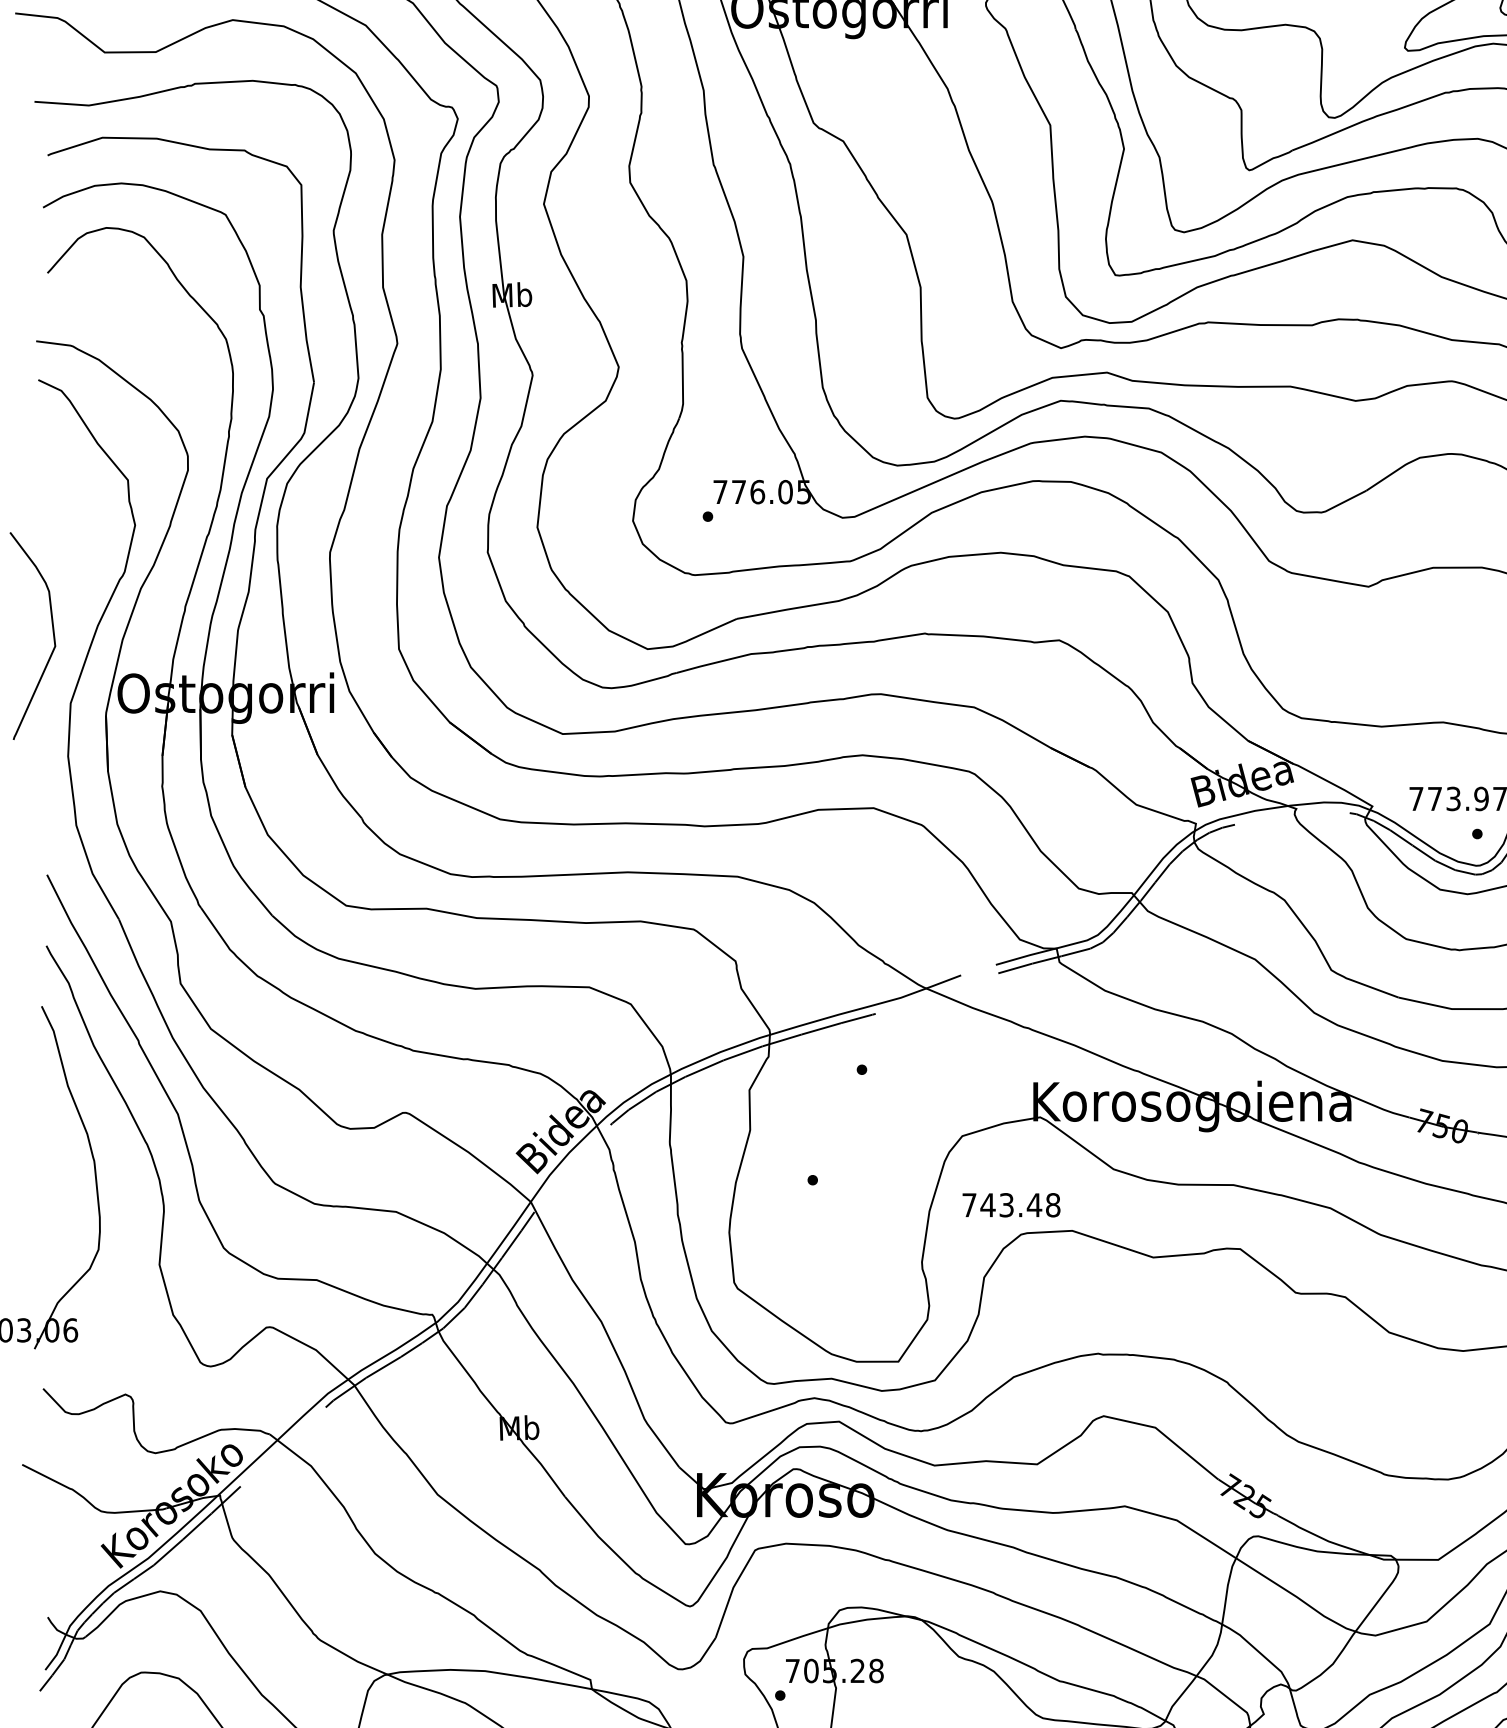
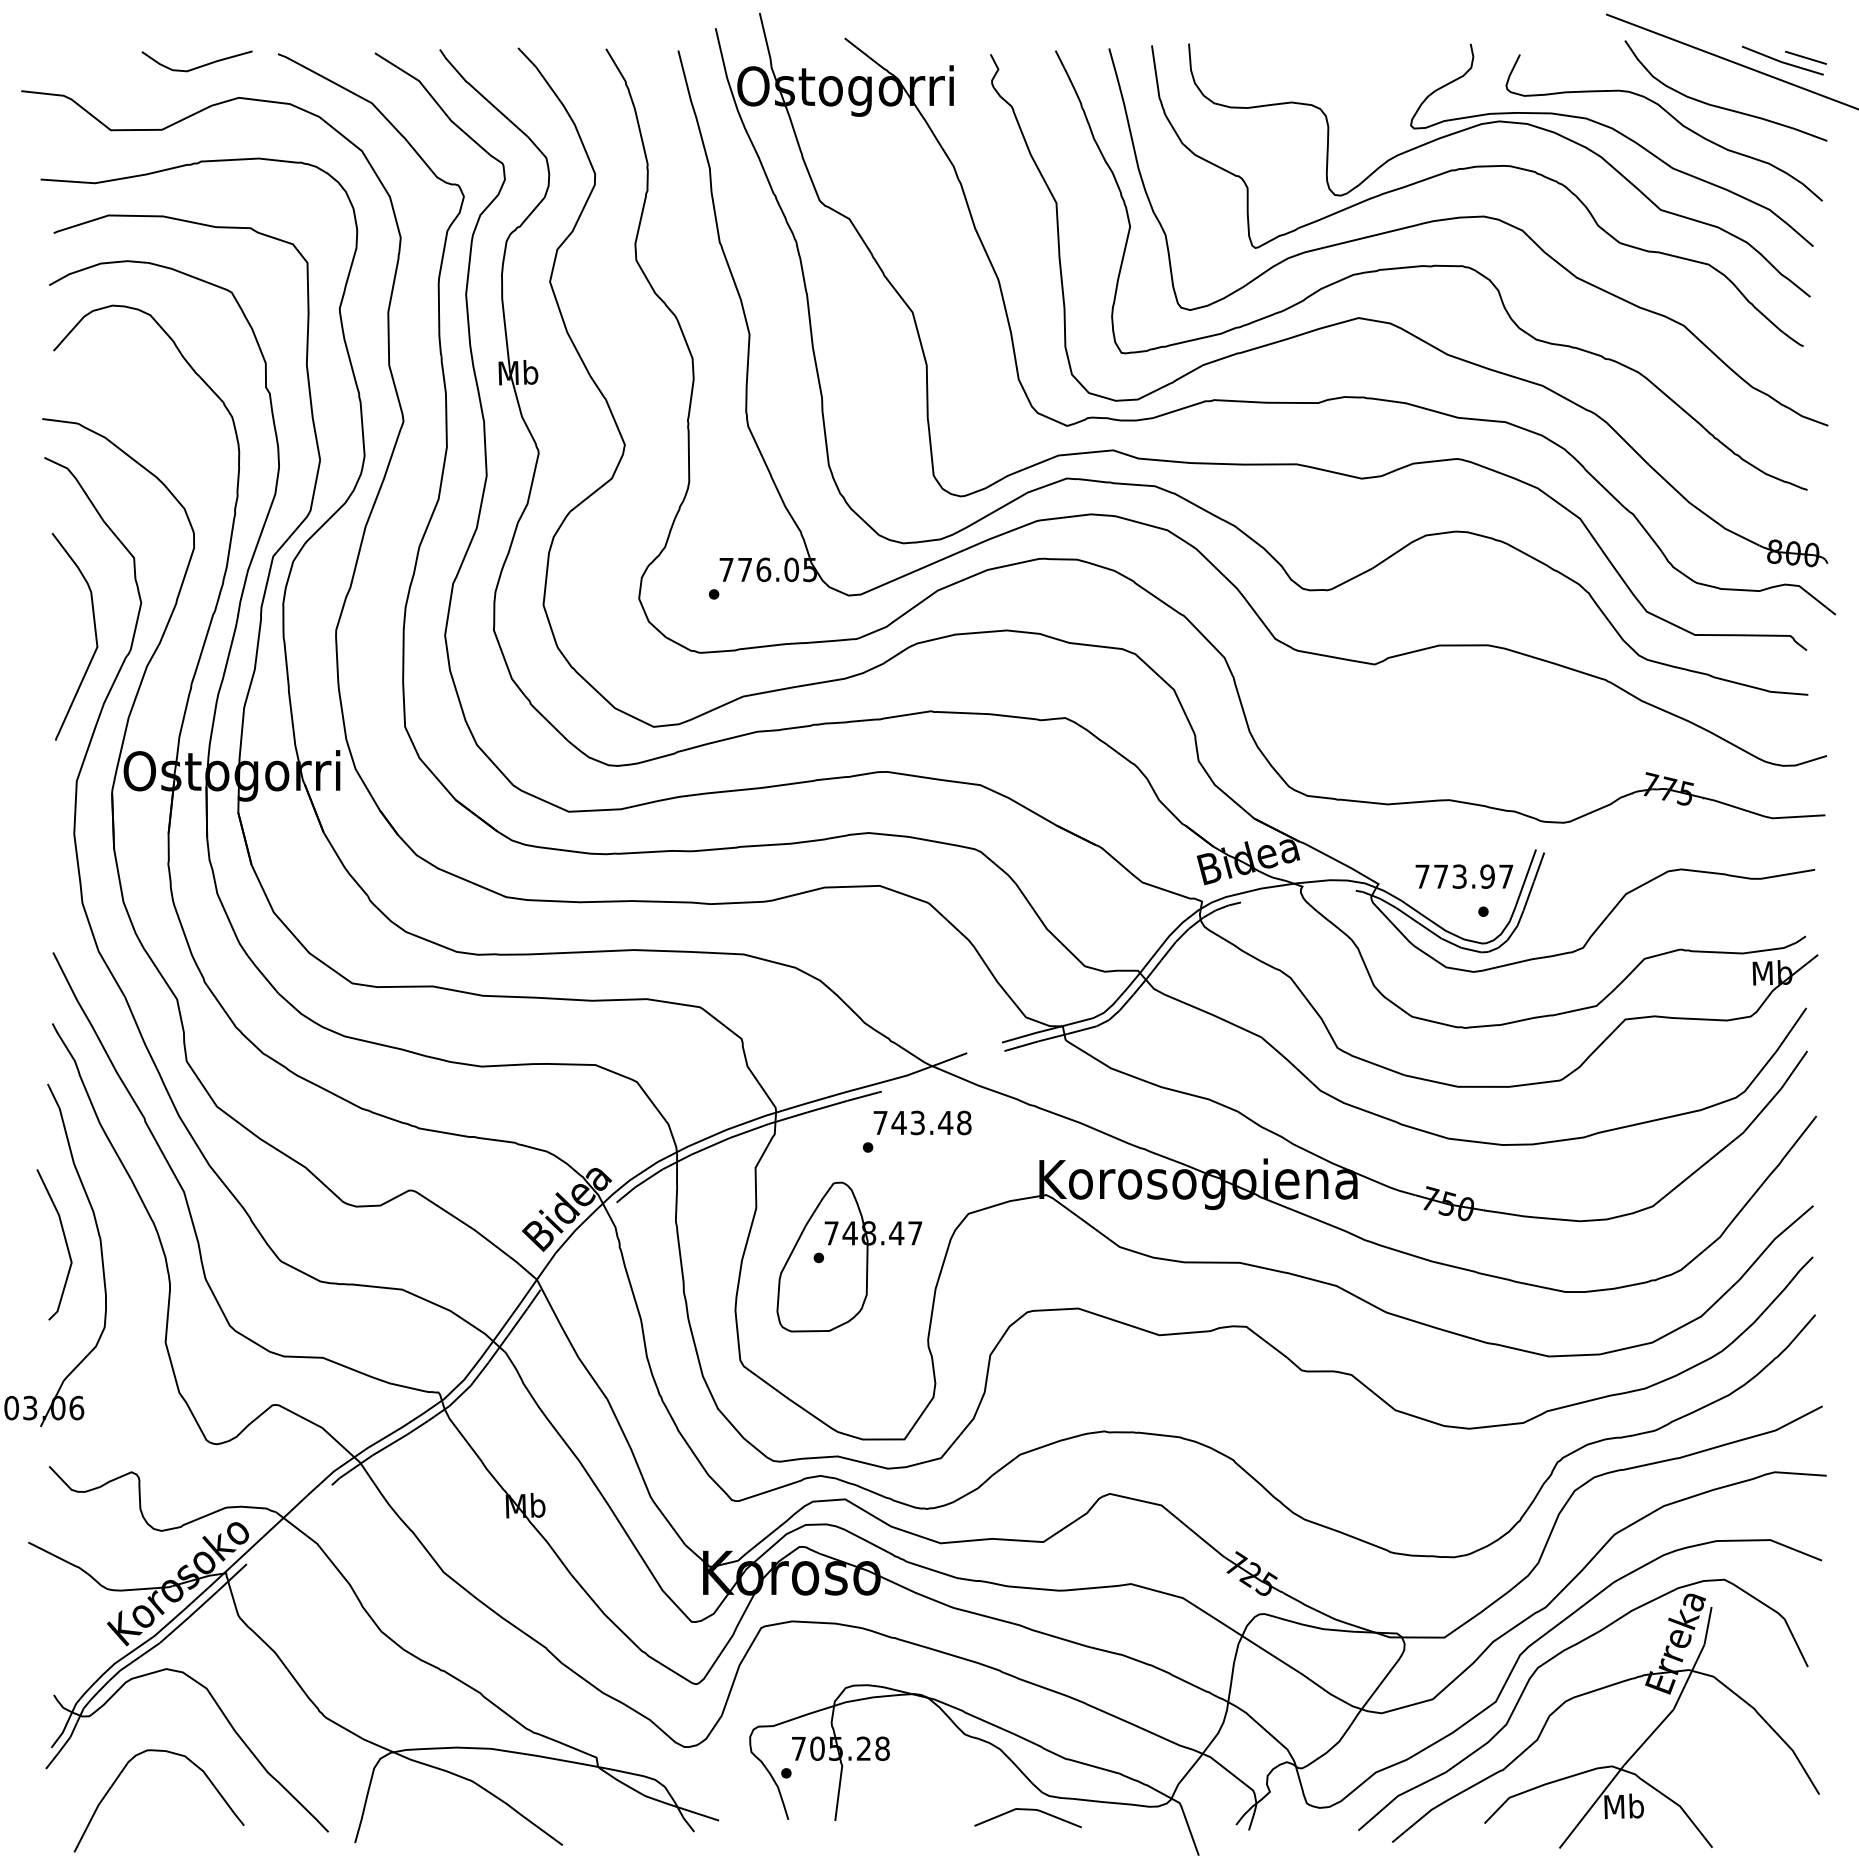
curve: (52, 631) -> (94, 632), moved
line: (58, 1162) -> (64, 1240), added
part: (843, 1178) -> (849, 1256), added
text: (1011, 1204) -> (922, 1122), moved

